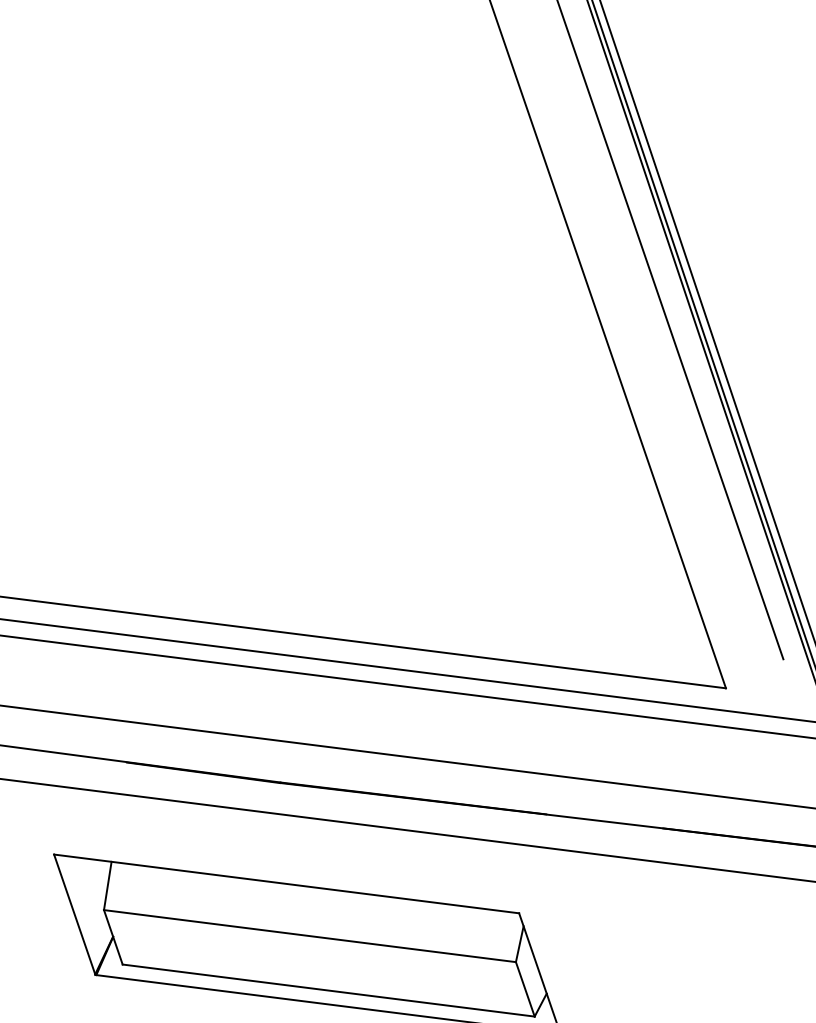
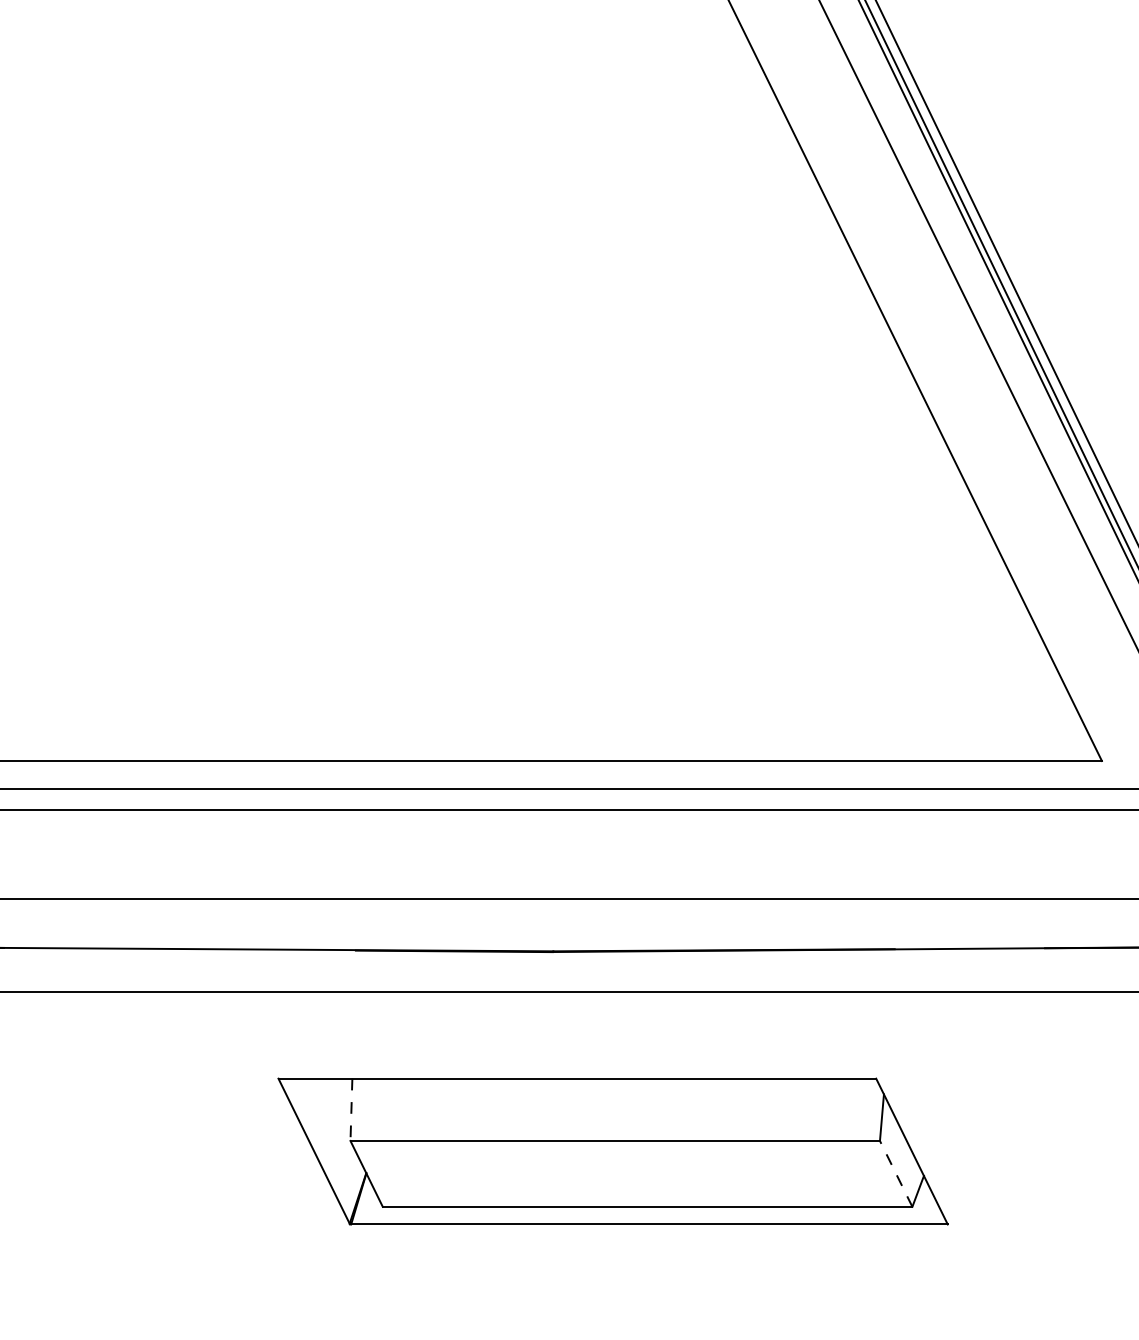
line: (107, 886) -> (351, 1110), solid -> dashed
line: (525, 989) -> (896, 1173), solid -> dashed

